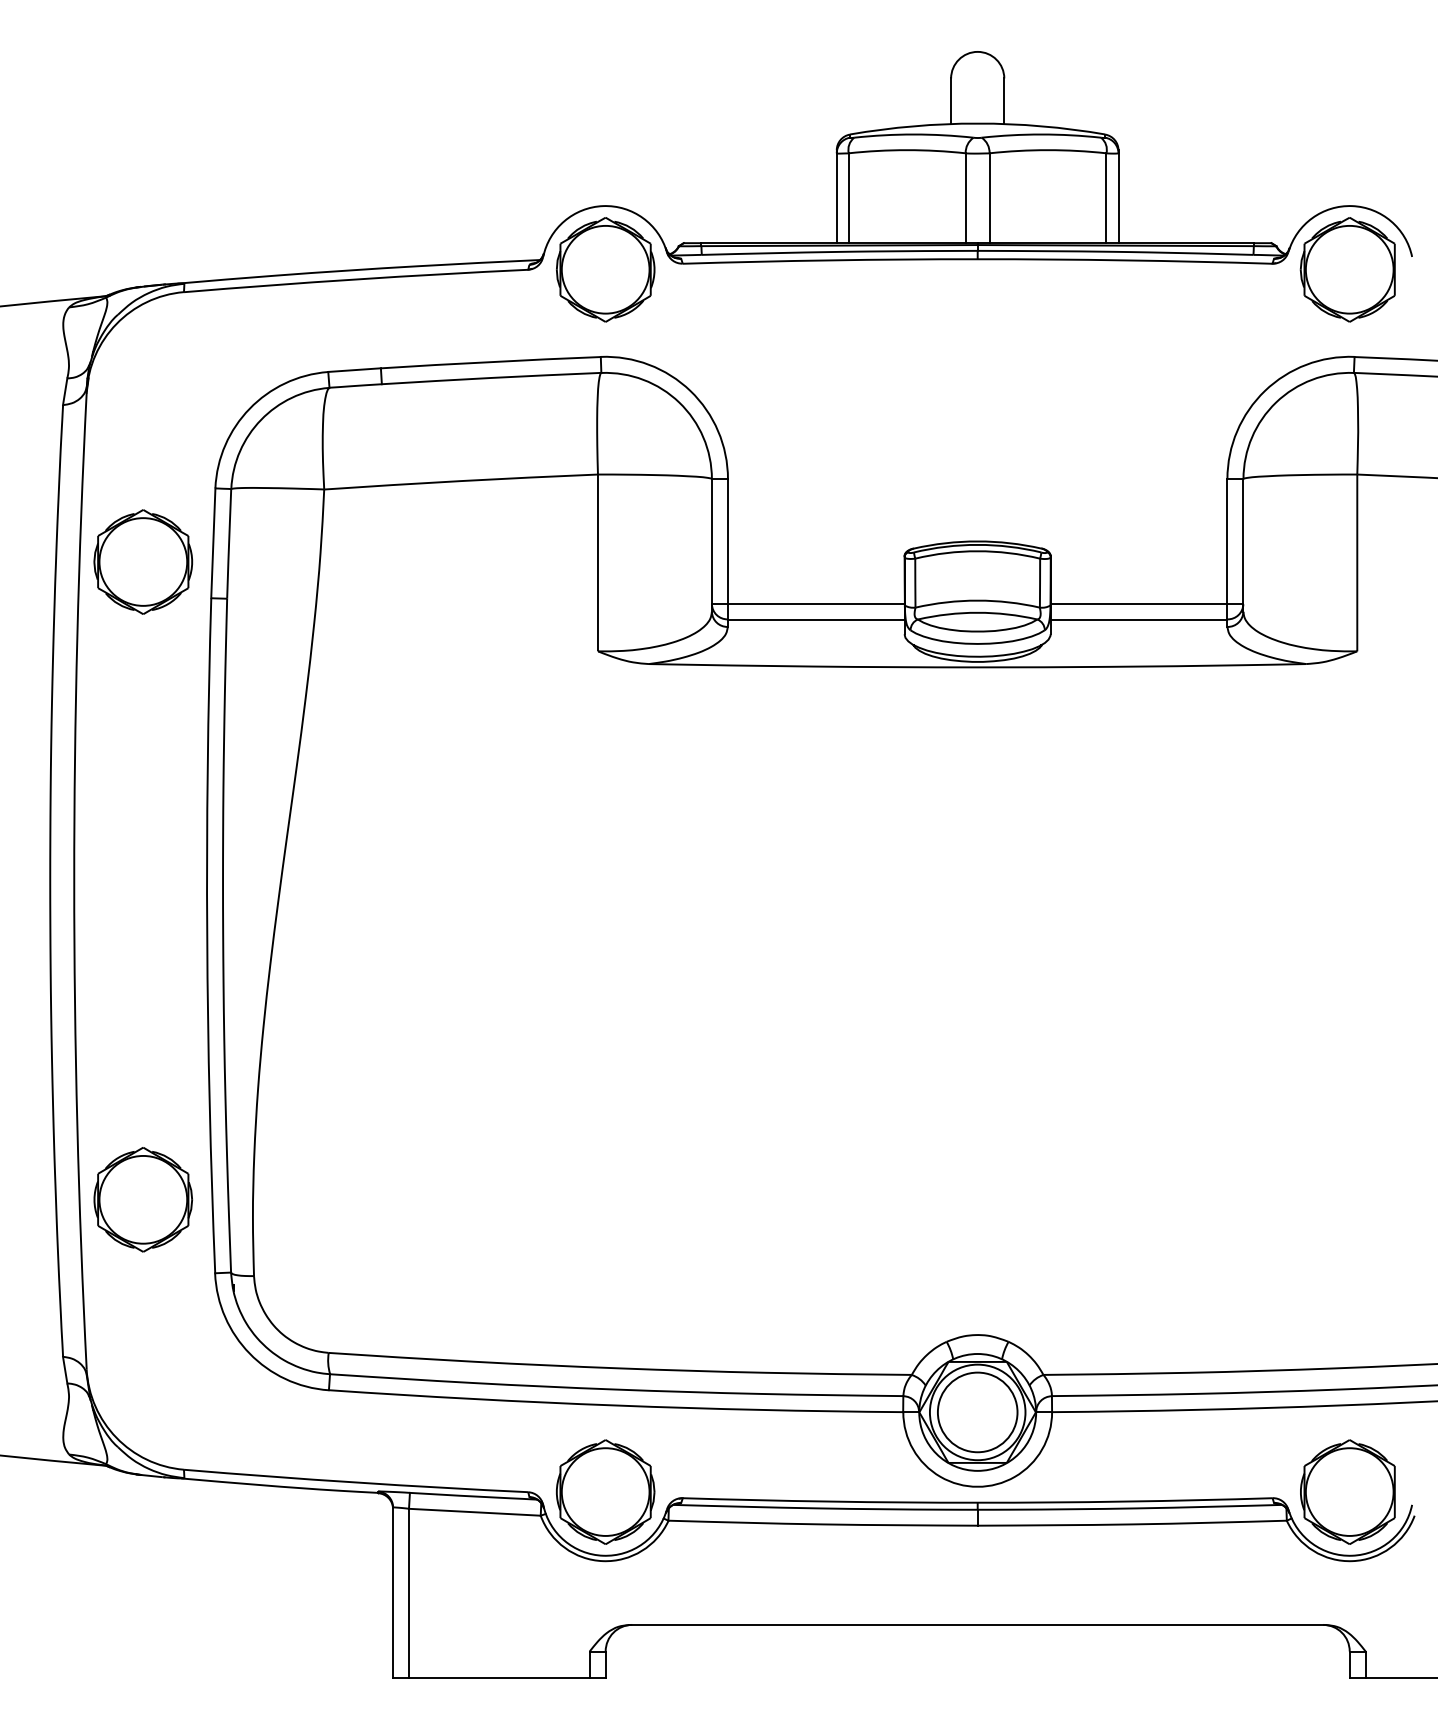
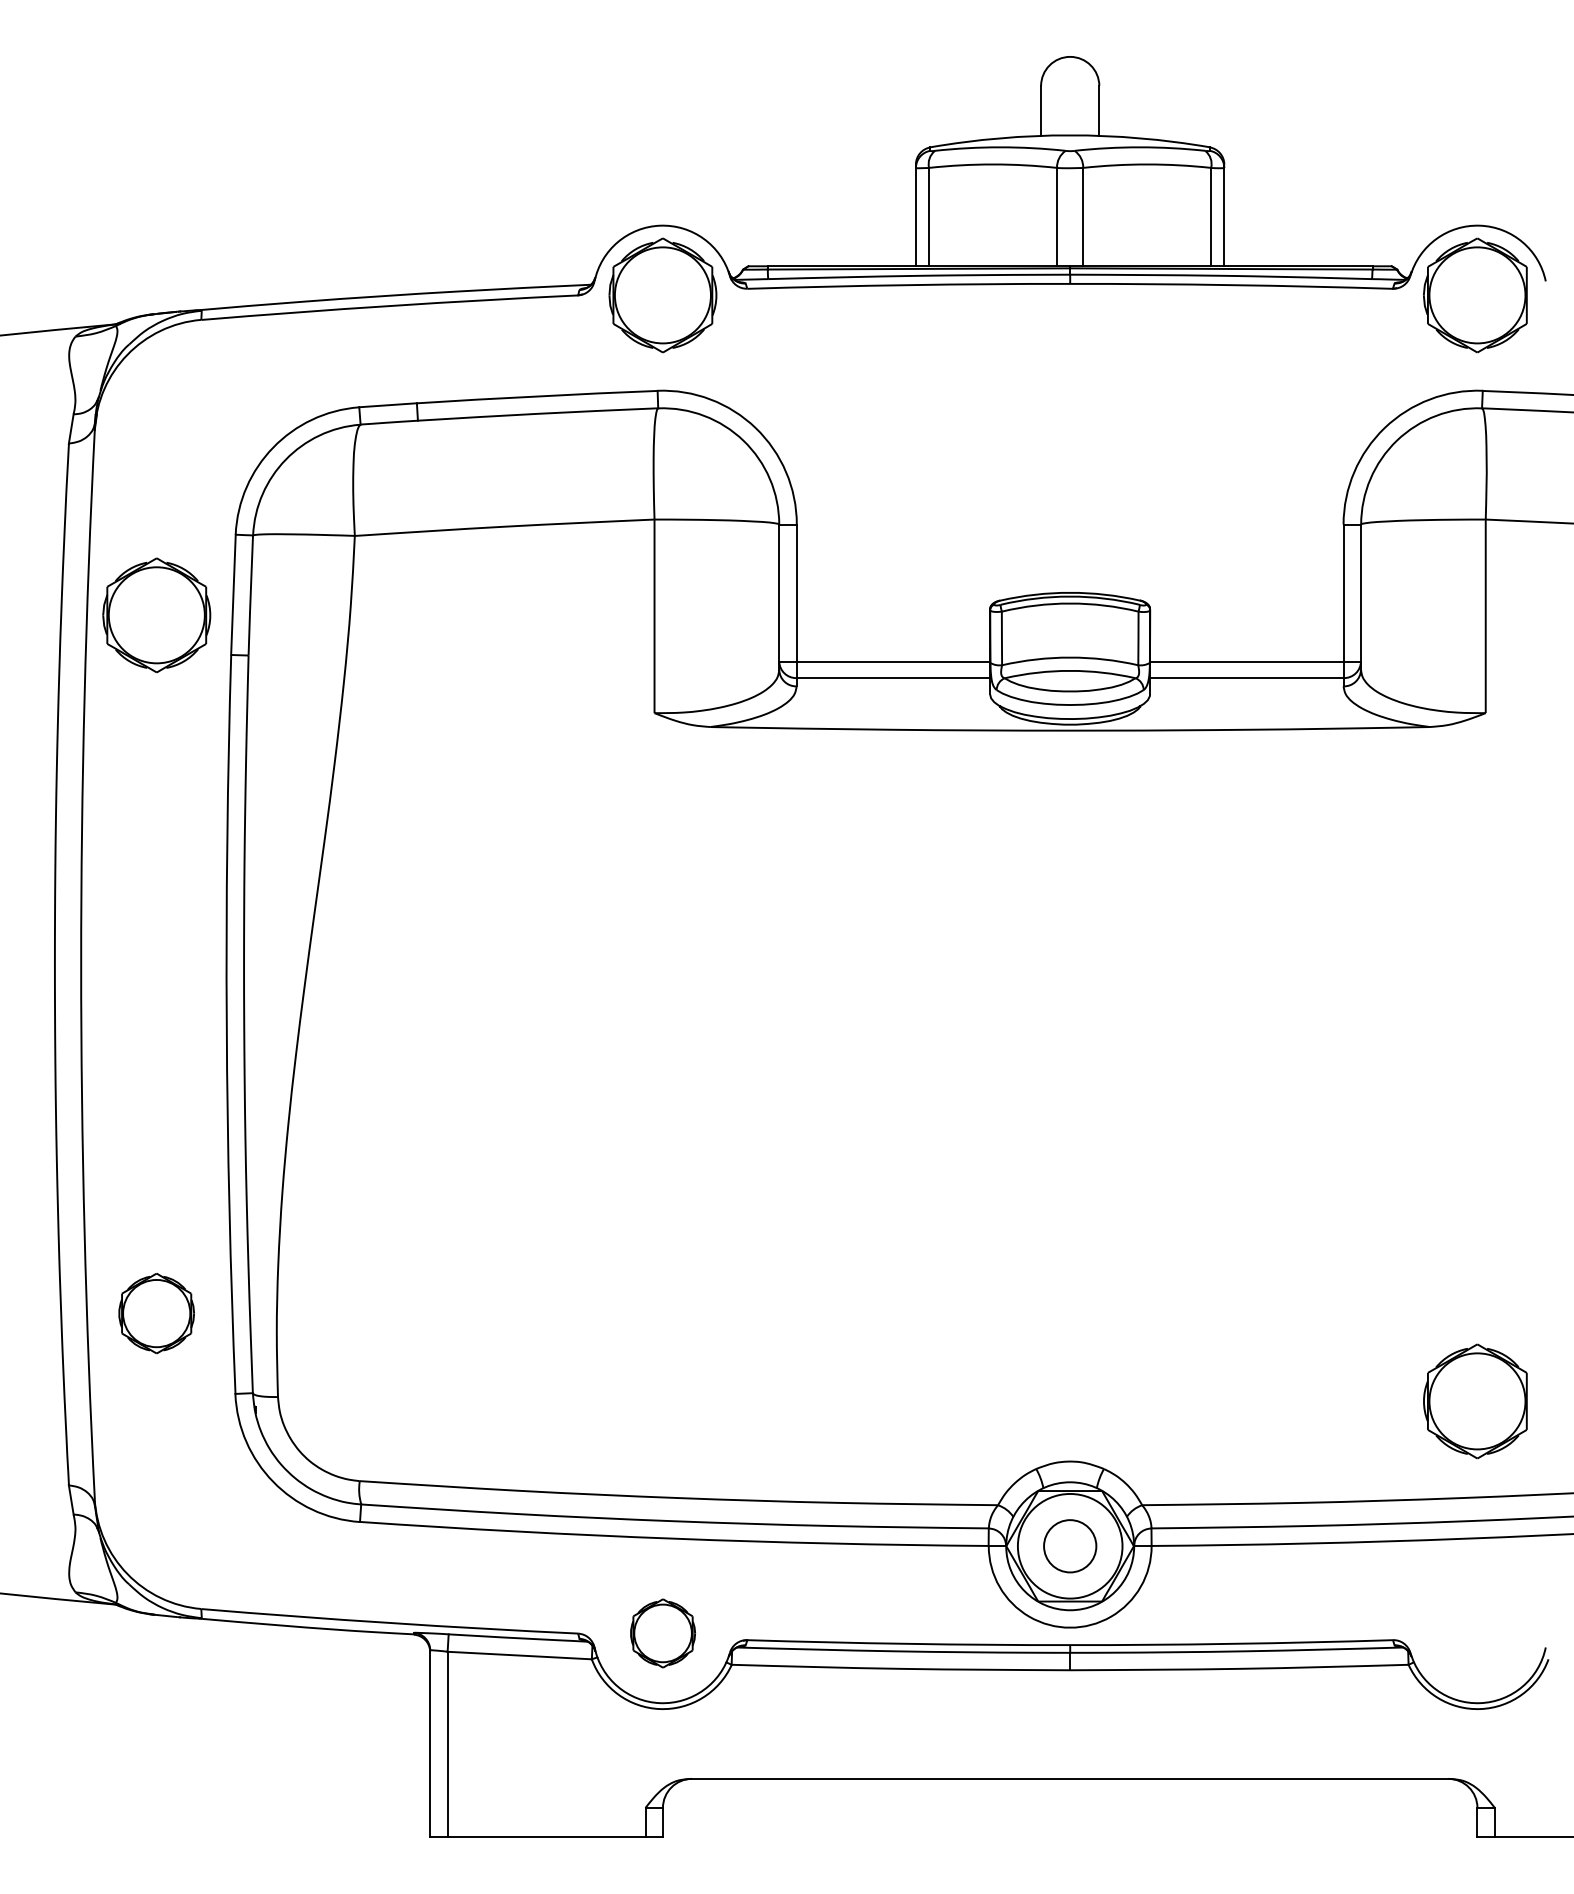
part: (142, 1199) -> (155, 1313), size x0.7
circle: (977, 1412) -> (1069, 1546), size x0.6
part: (605, 1491) -> (662, 1632), size x0.6
part: (1347, 1491) -> (1475, 1400), moved

